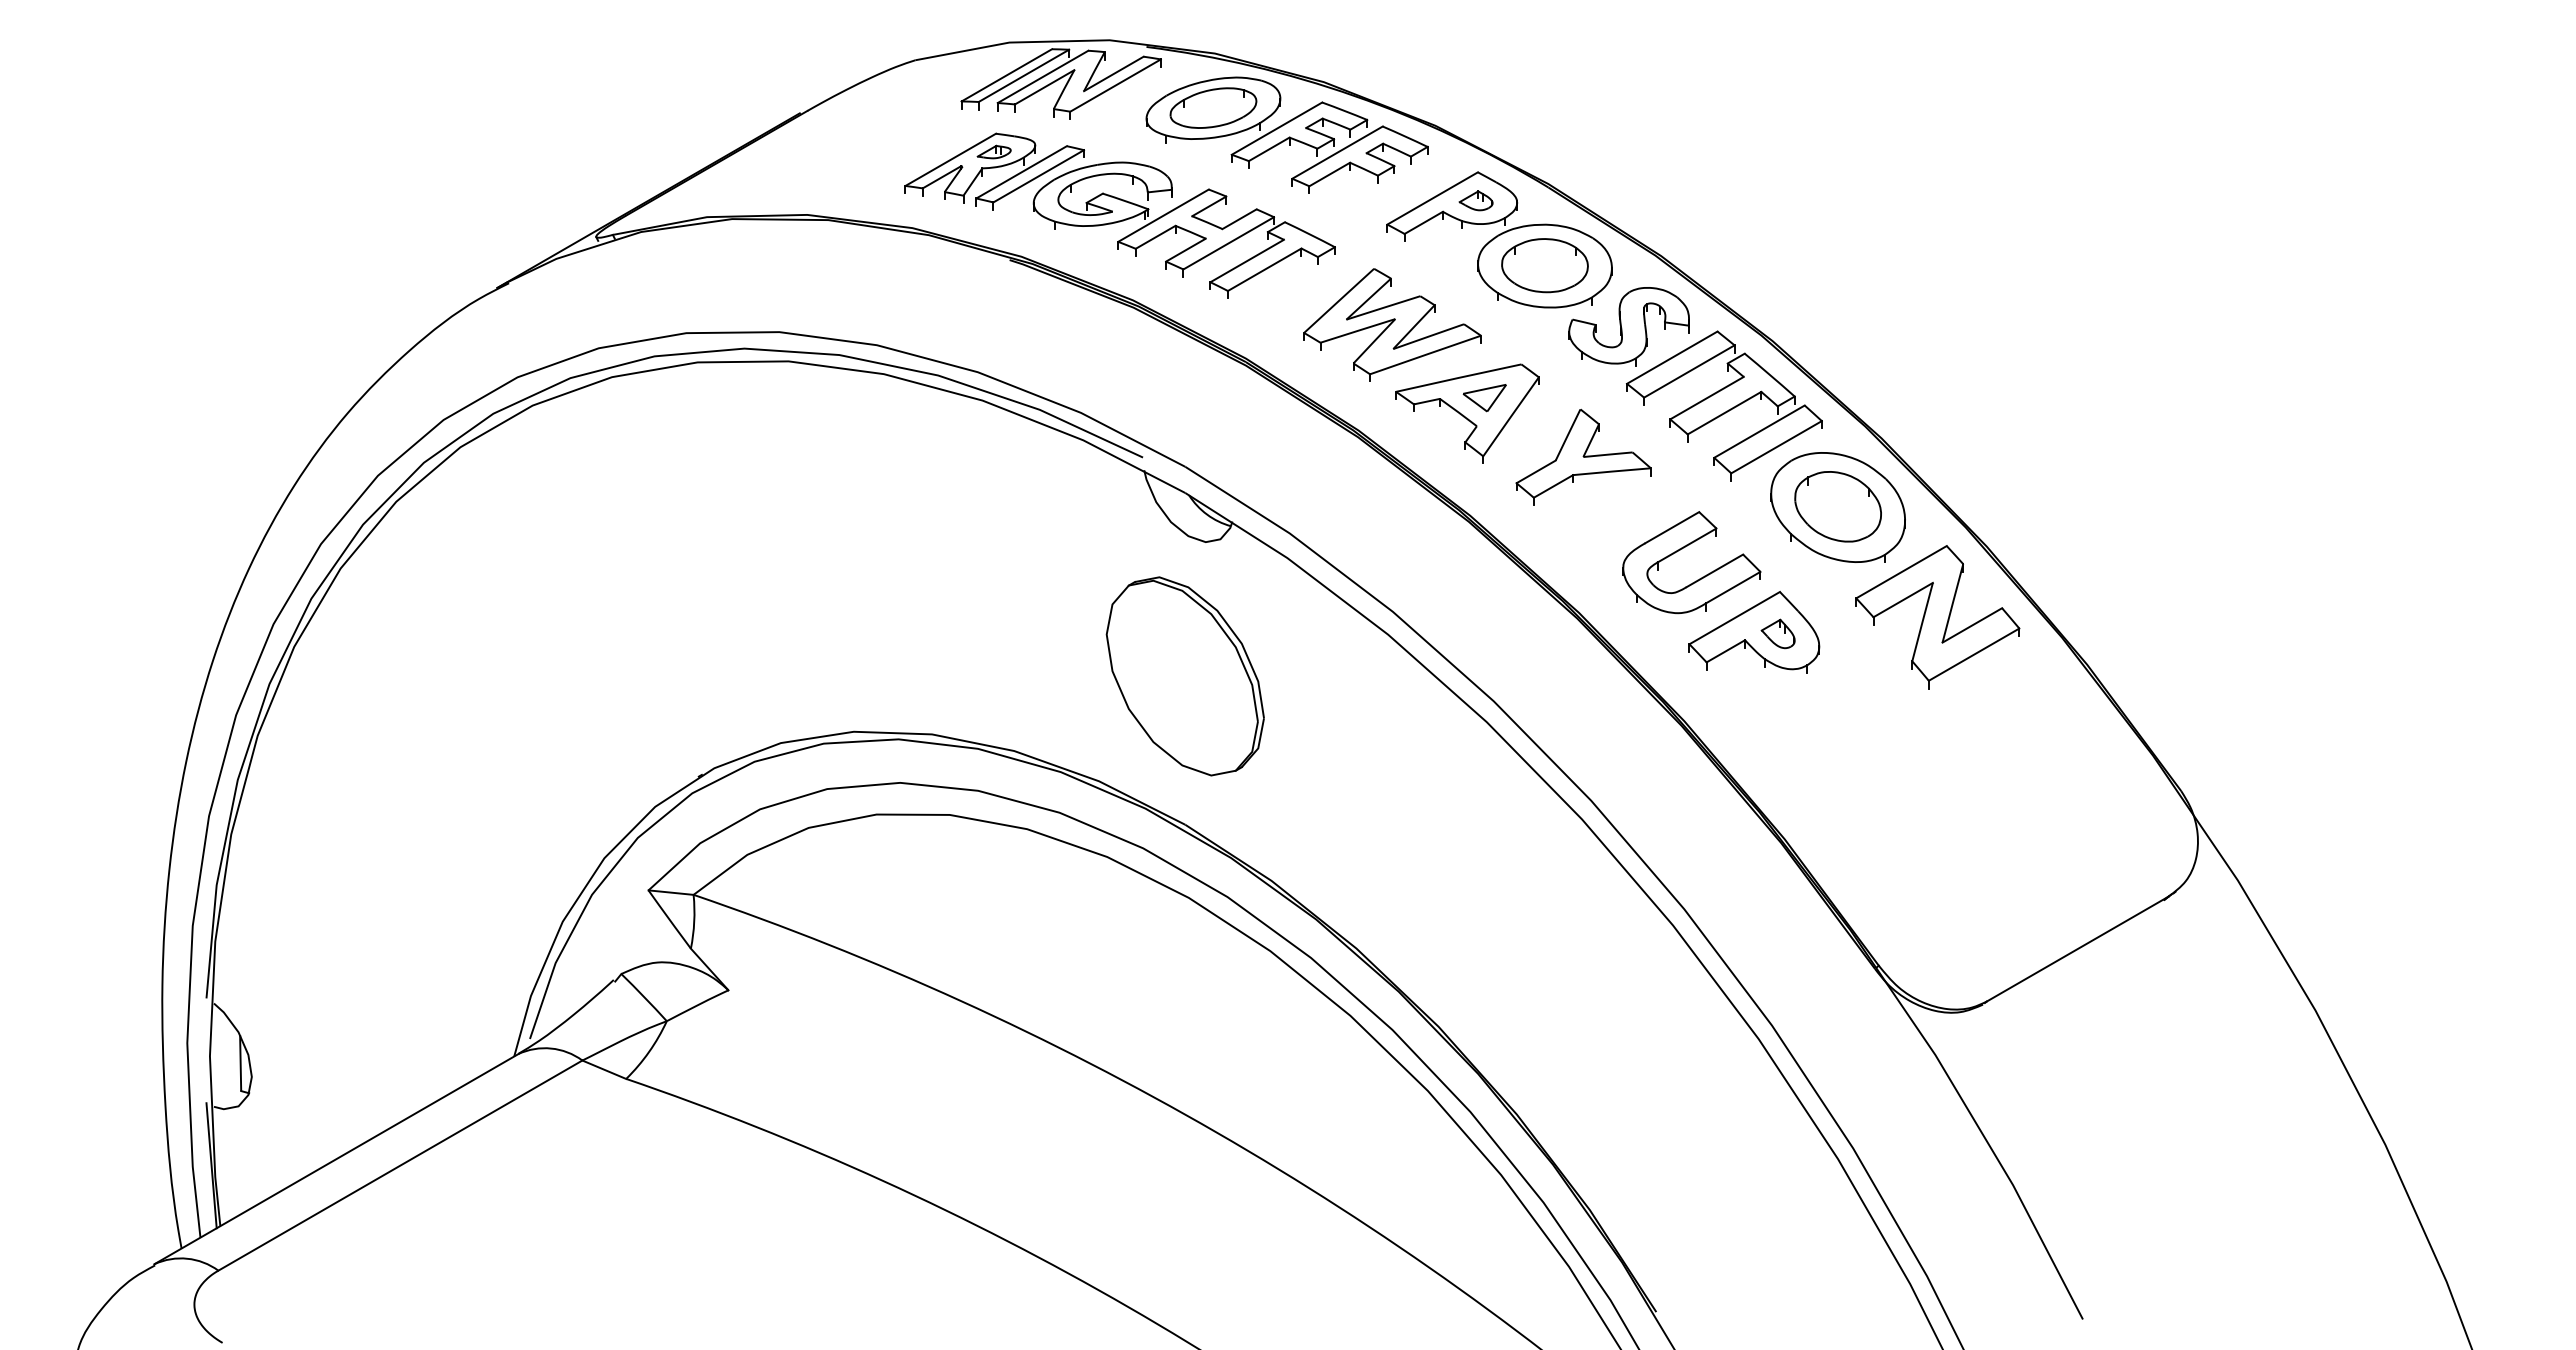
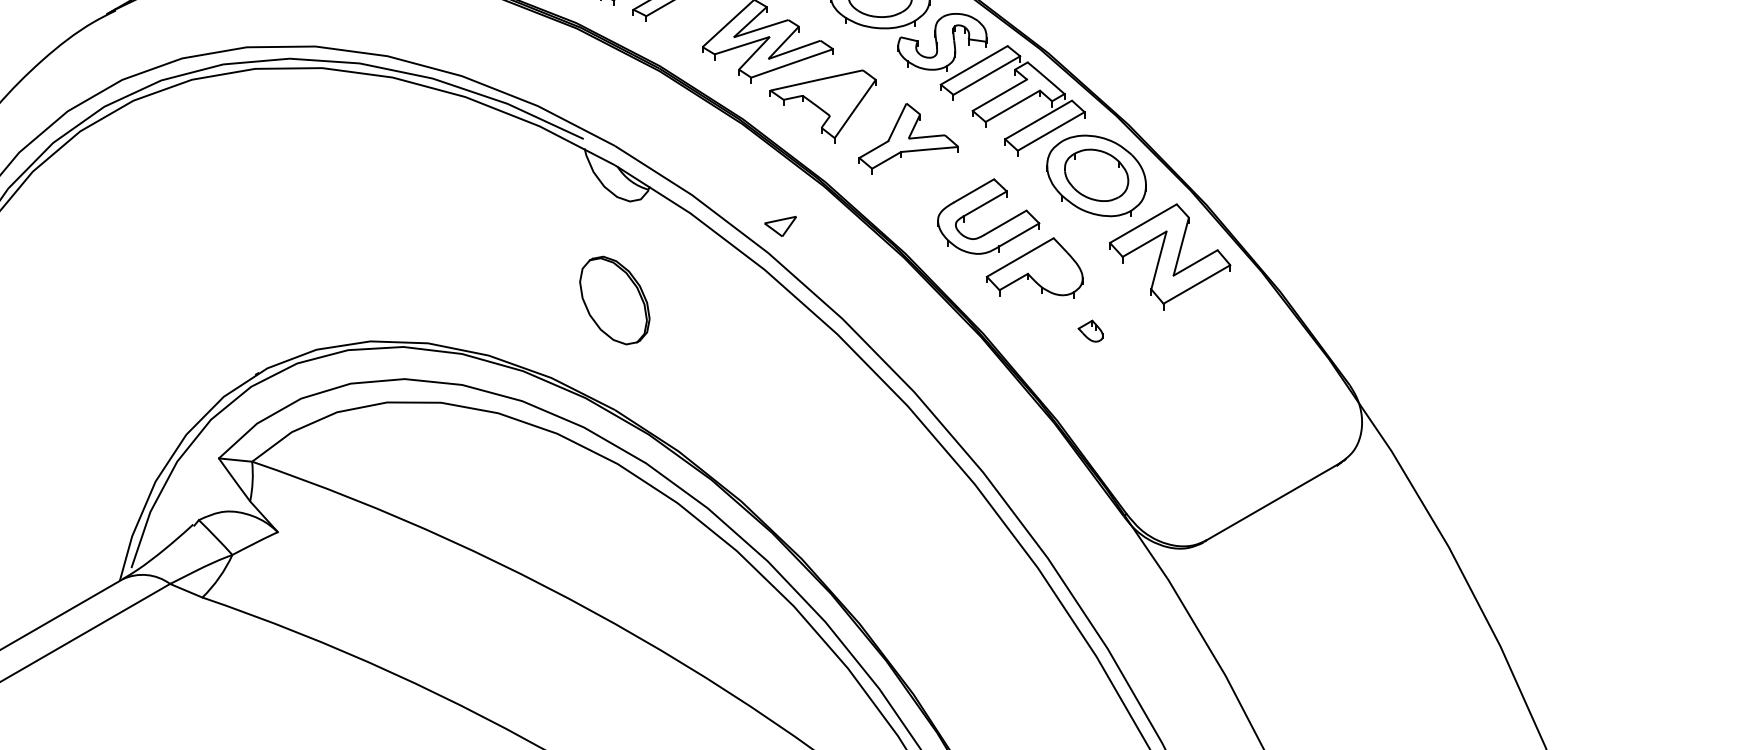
part: (1484, 398) -> (780, 226), moved
part: (1777, 633) -> (1090, 330), moved
part: (1184, 676) -> (614, 300), size x0.6

